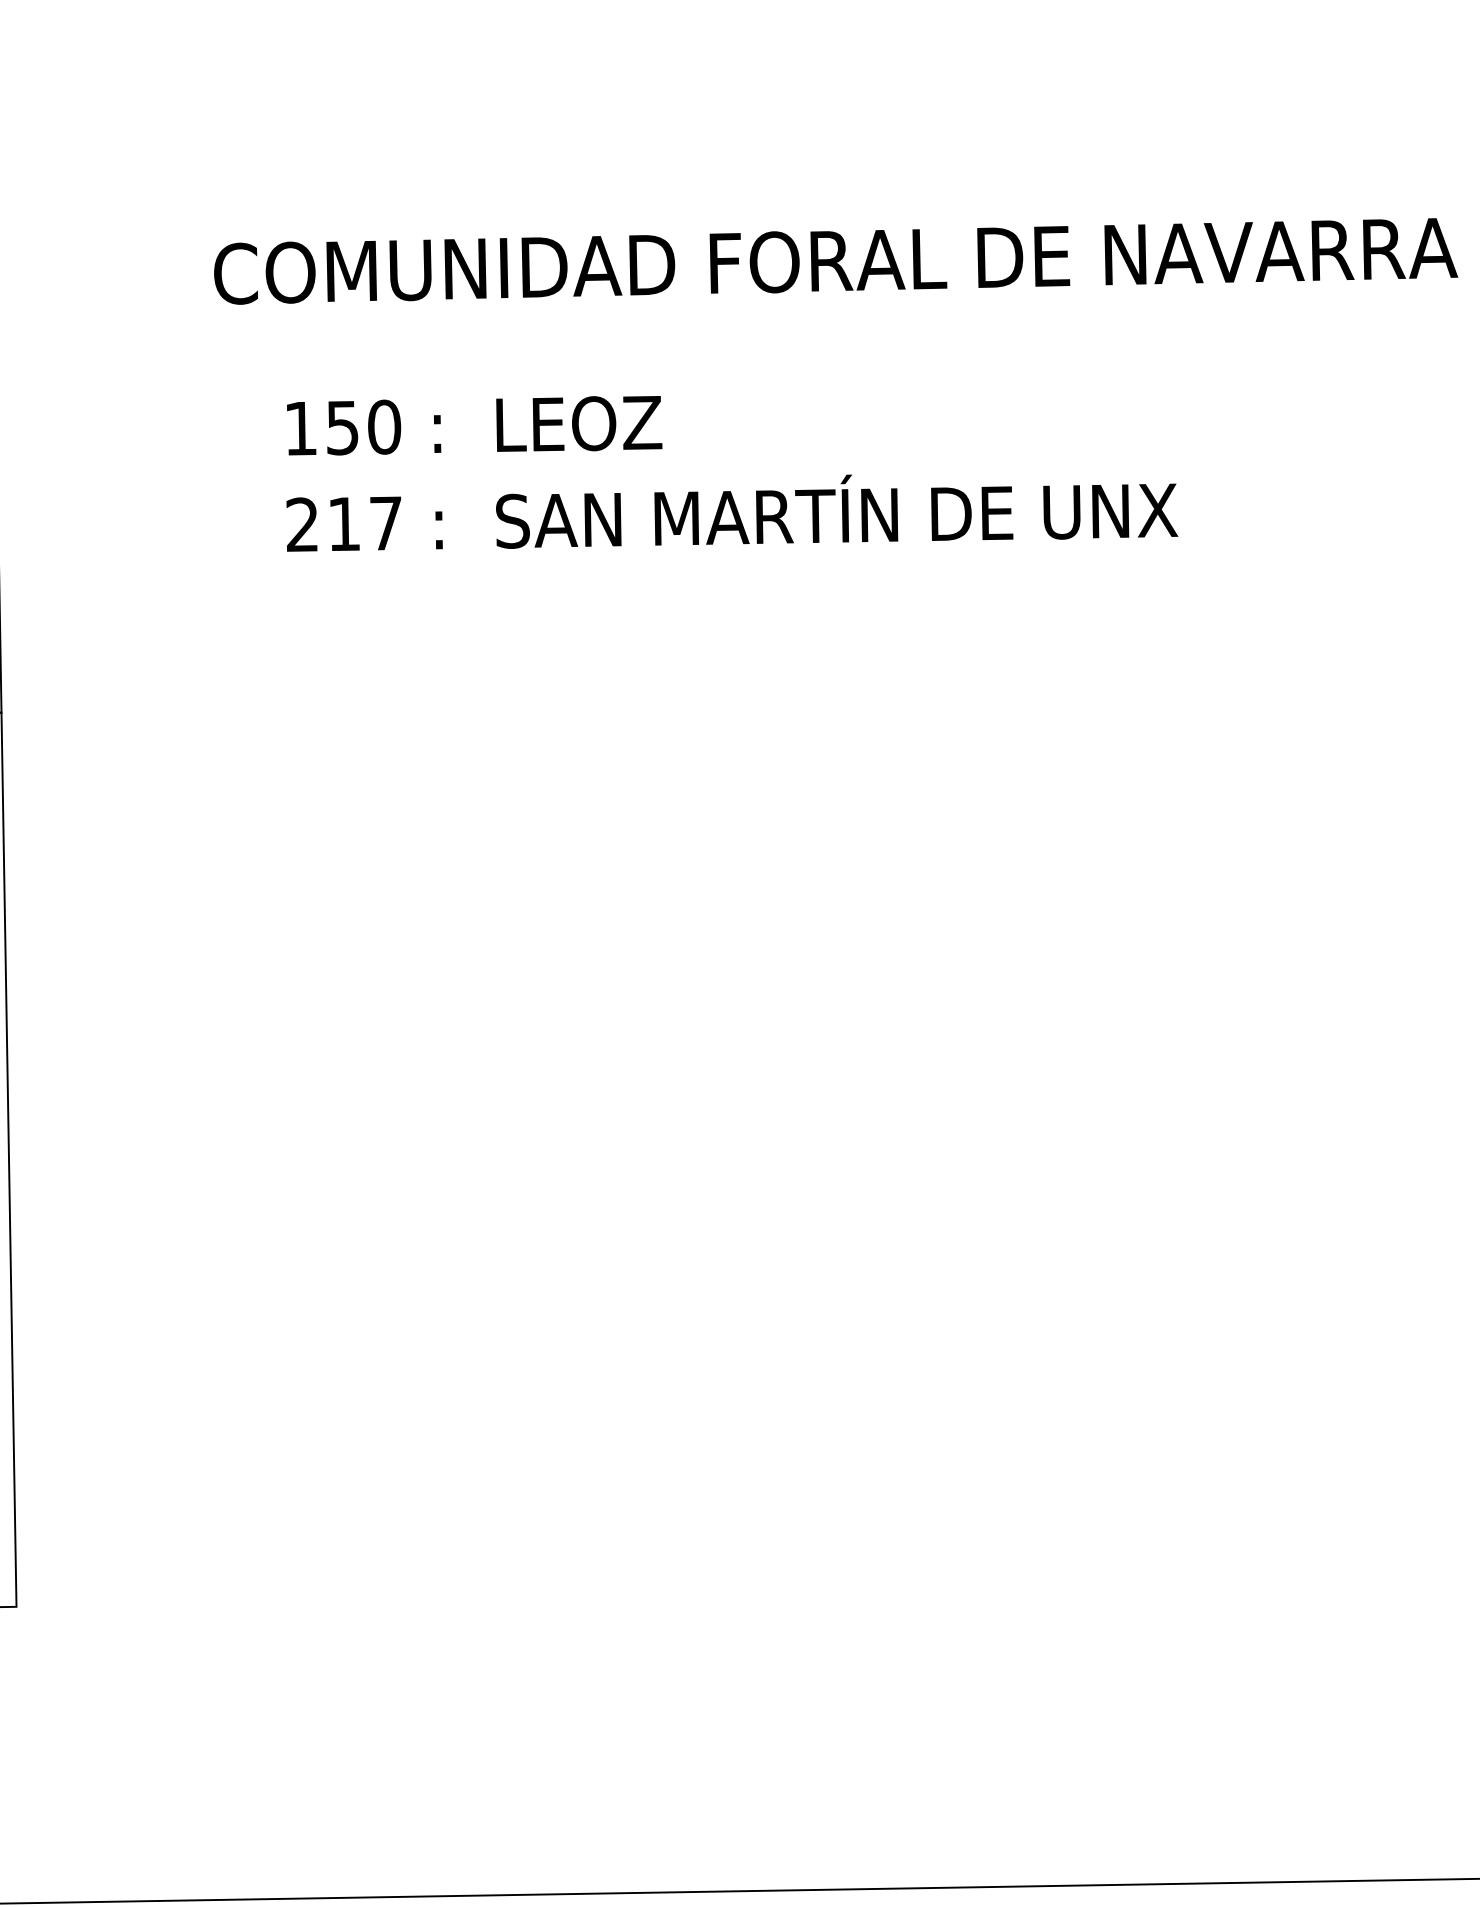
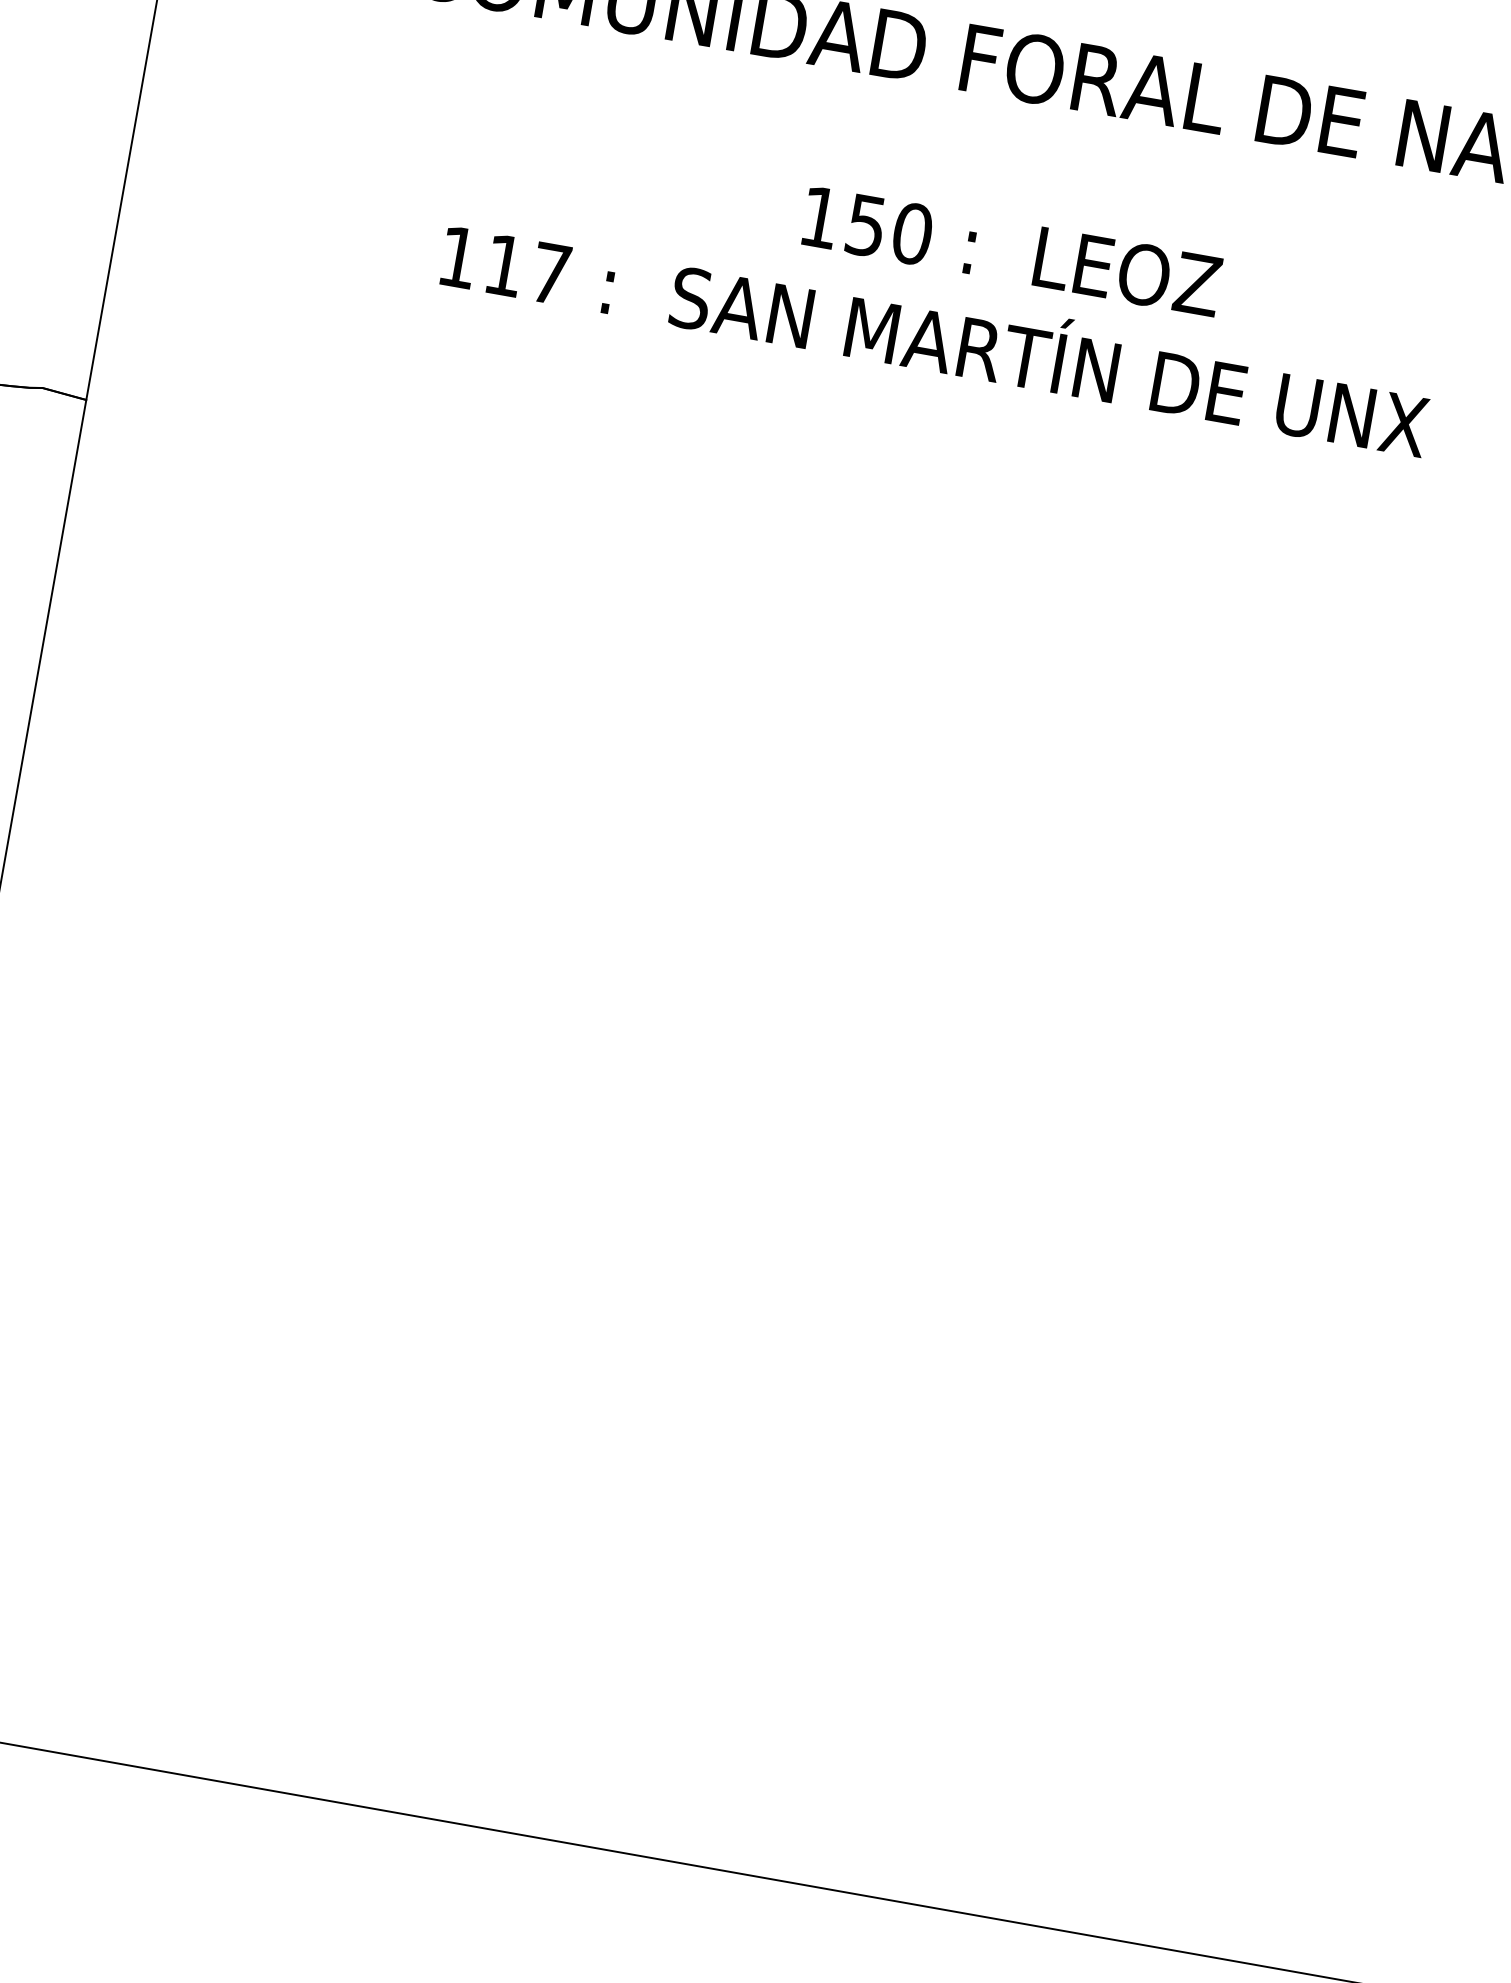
text: (474, 425) -> (1012, 251), moved
text: (301, 524) -> (457, 256), 217 -> 117

